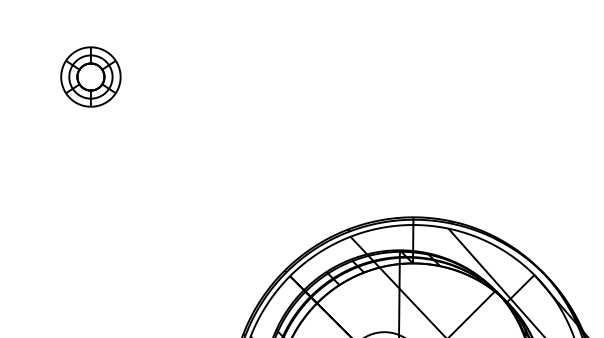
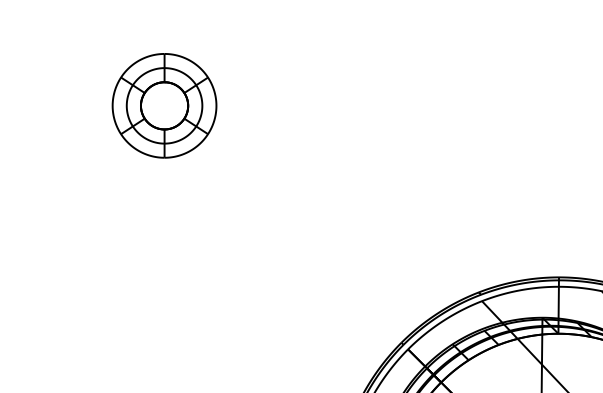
part: (90, 76) -> (164, 105), size x1.43

